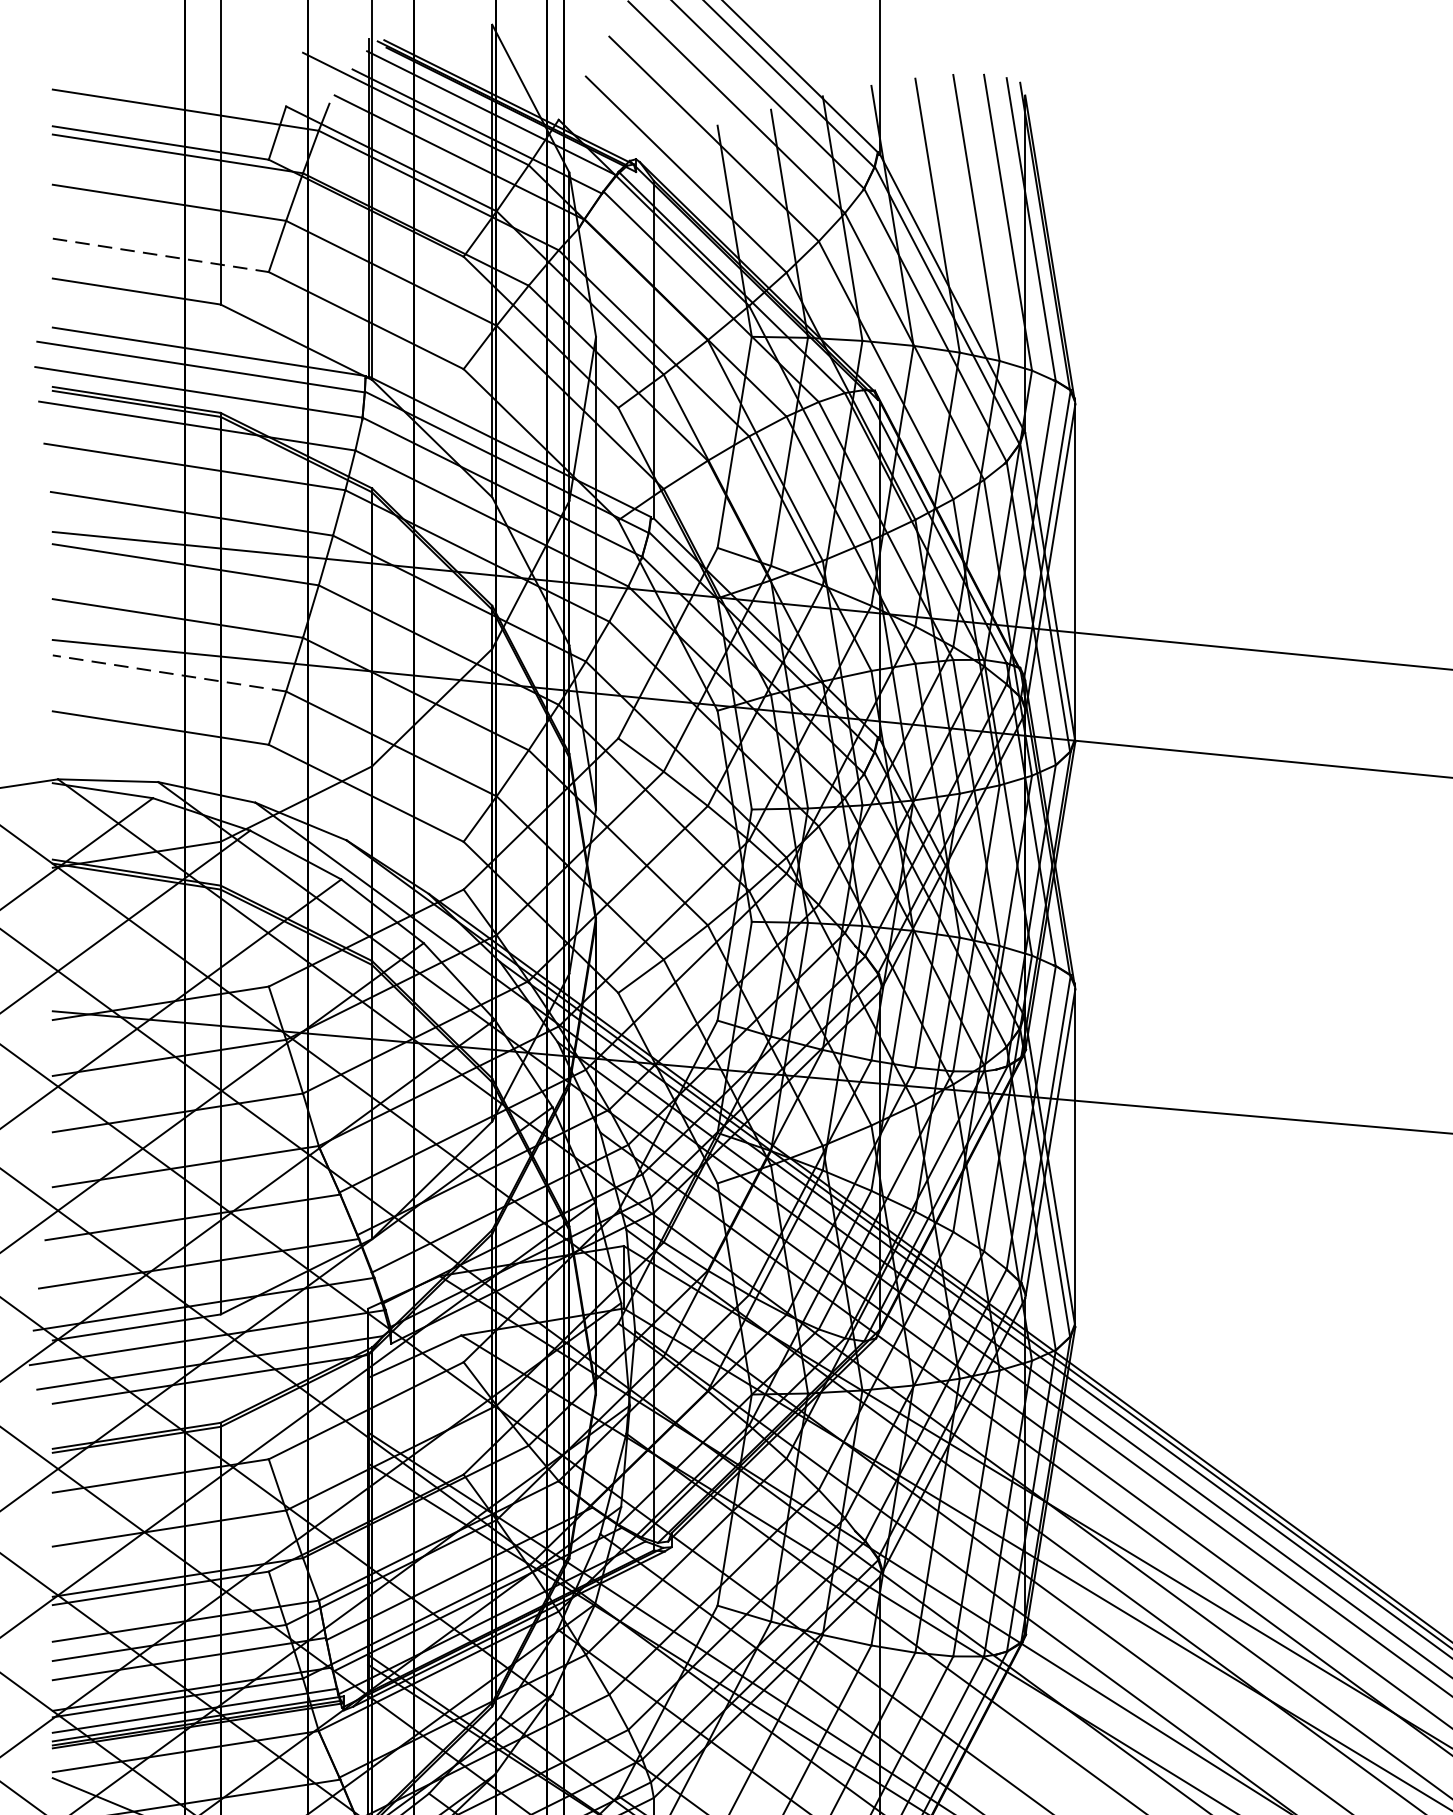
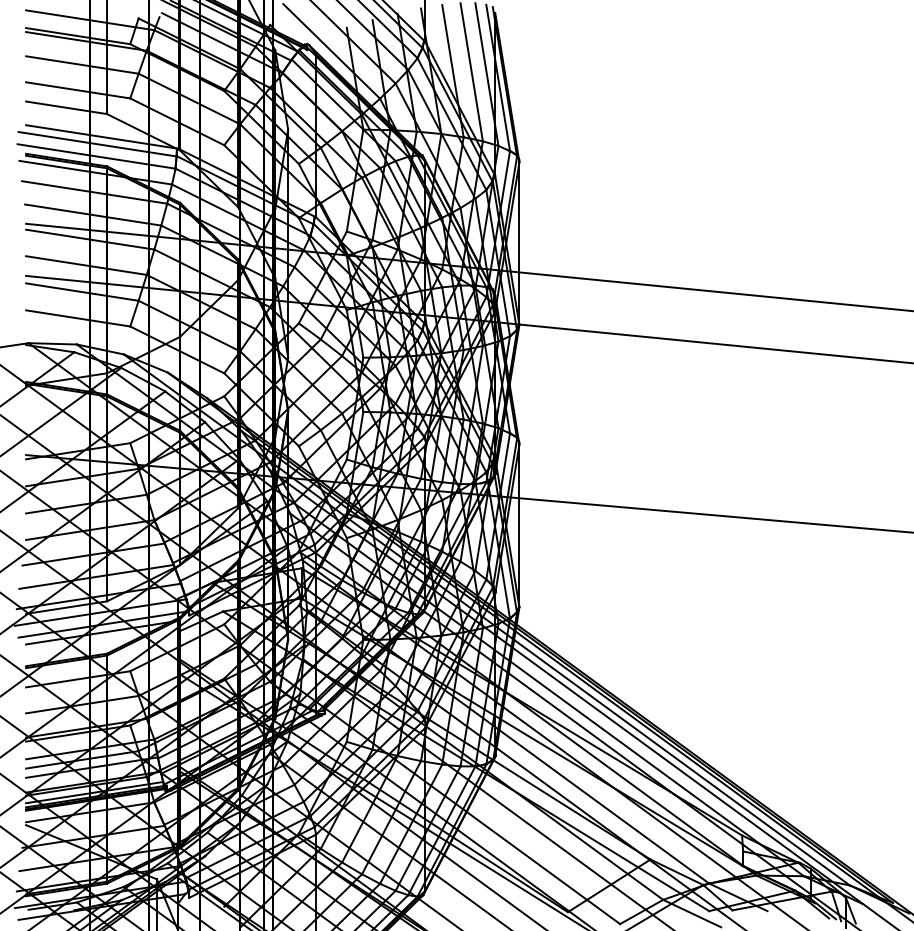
line: (161, 255) -> (78, 90), dashed -> solid
line: (169, 674) -> (82, 292), dashed -> solid

